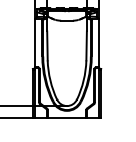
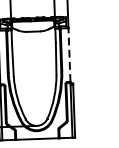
line: (98, 42) -> (69, 54), solid -> dashed

